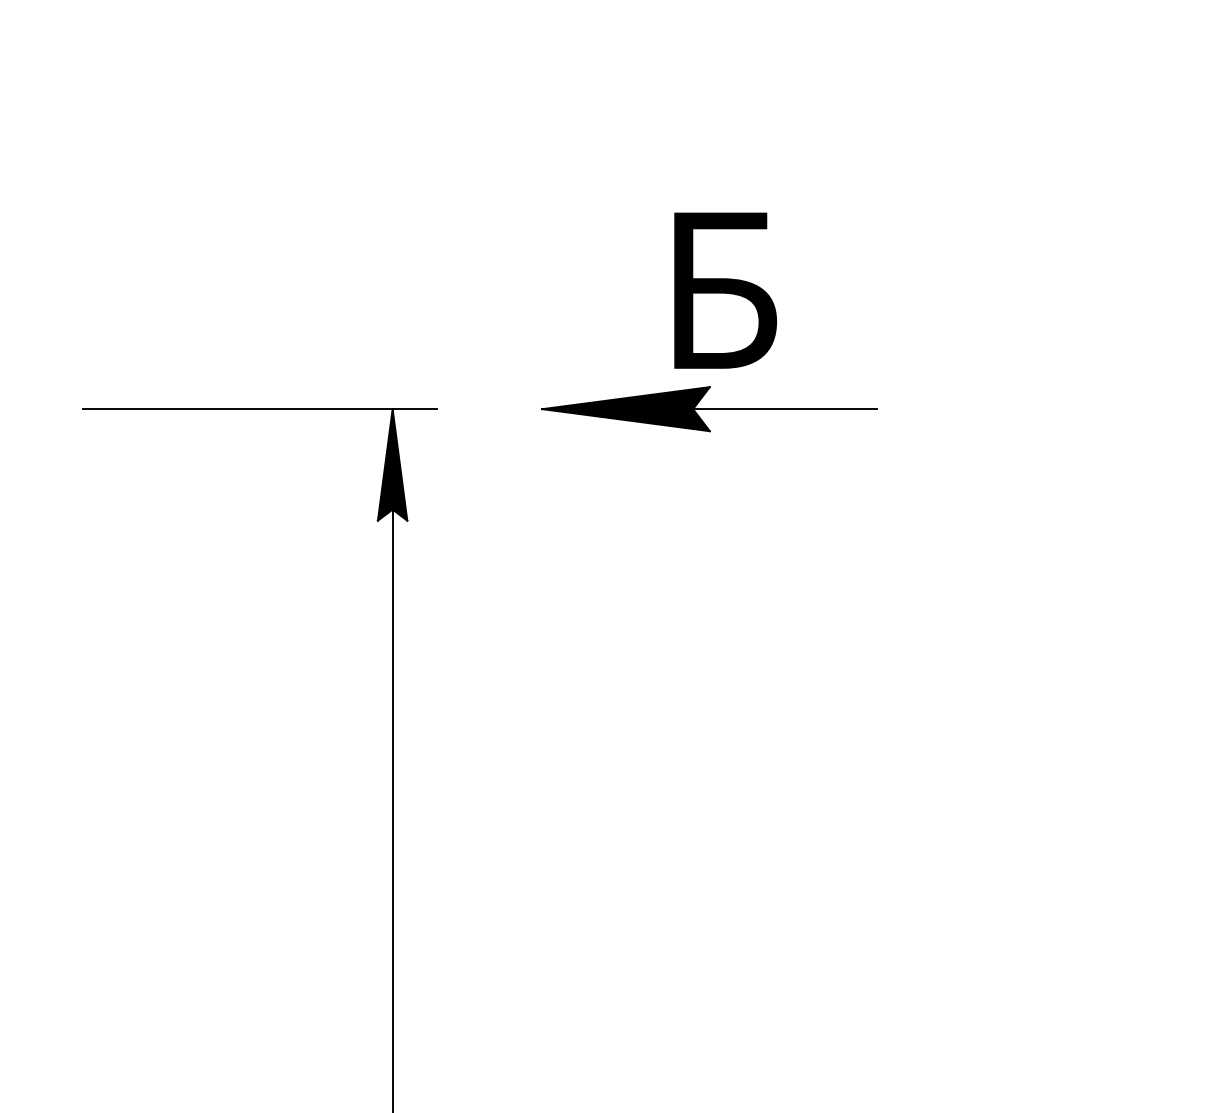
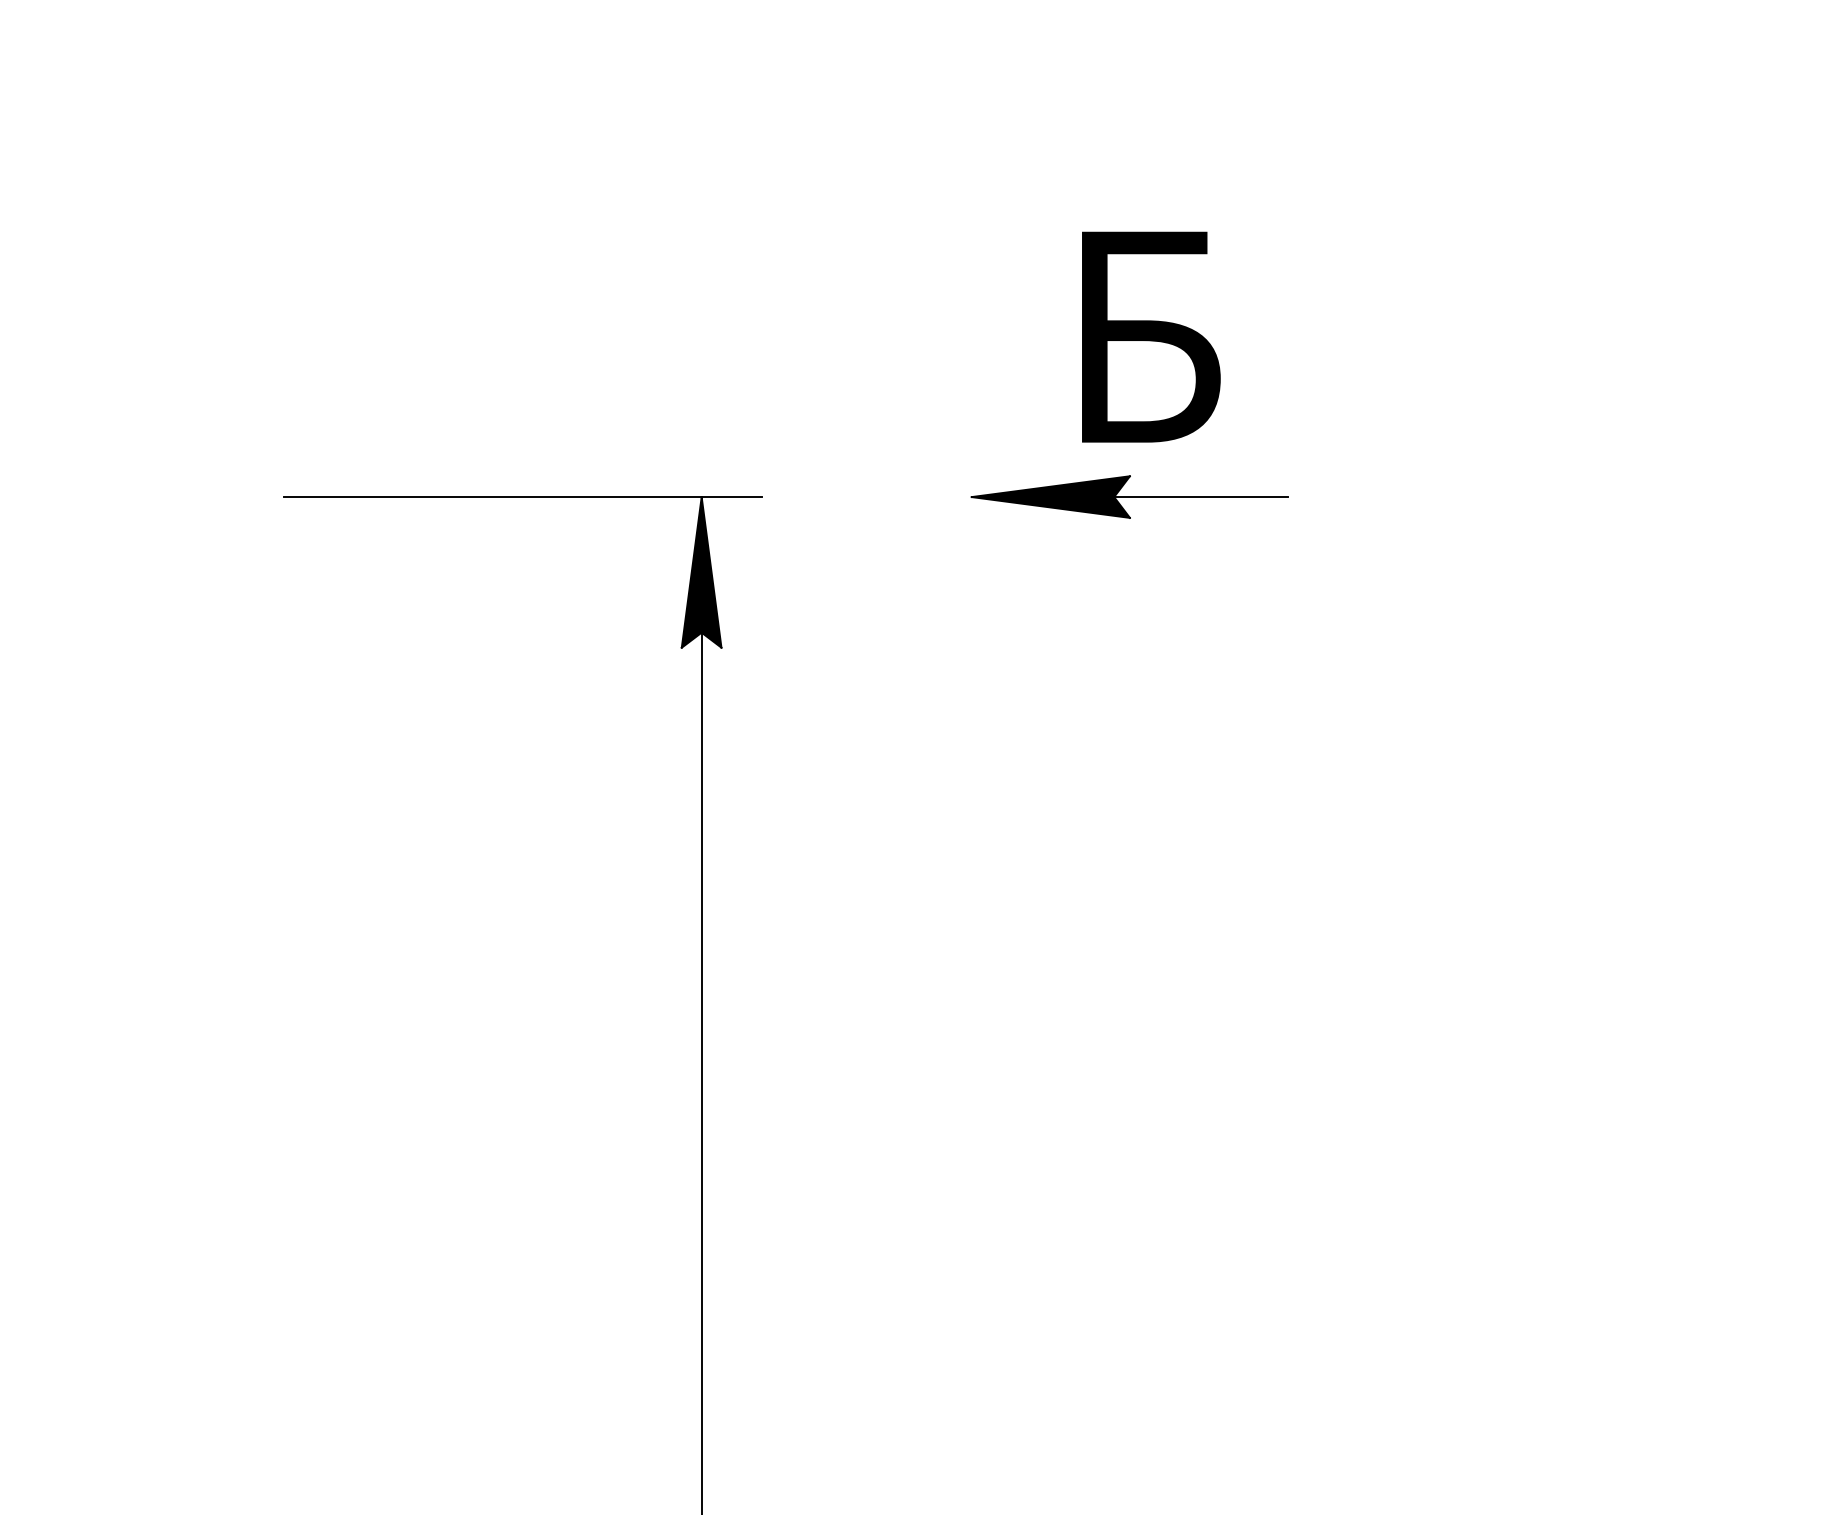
part: (709, 408) -> (1129, 496), size x0.7

